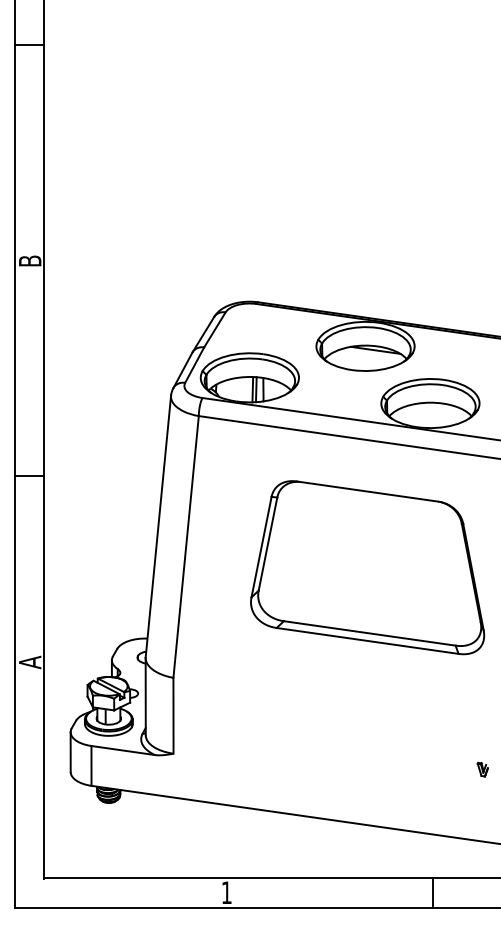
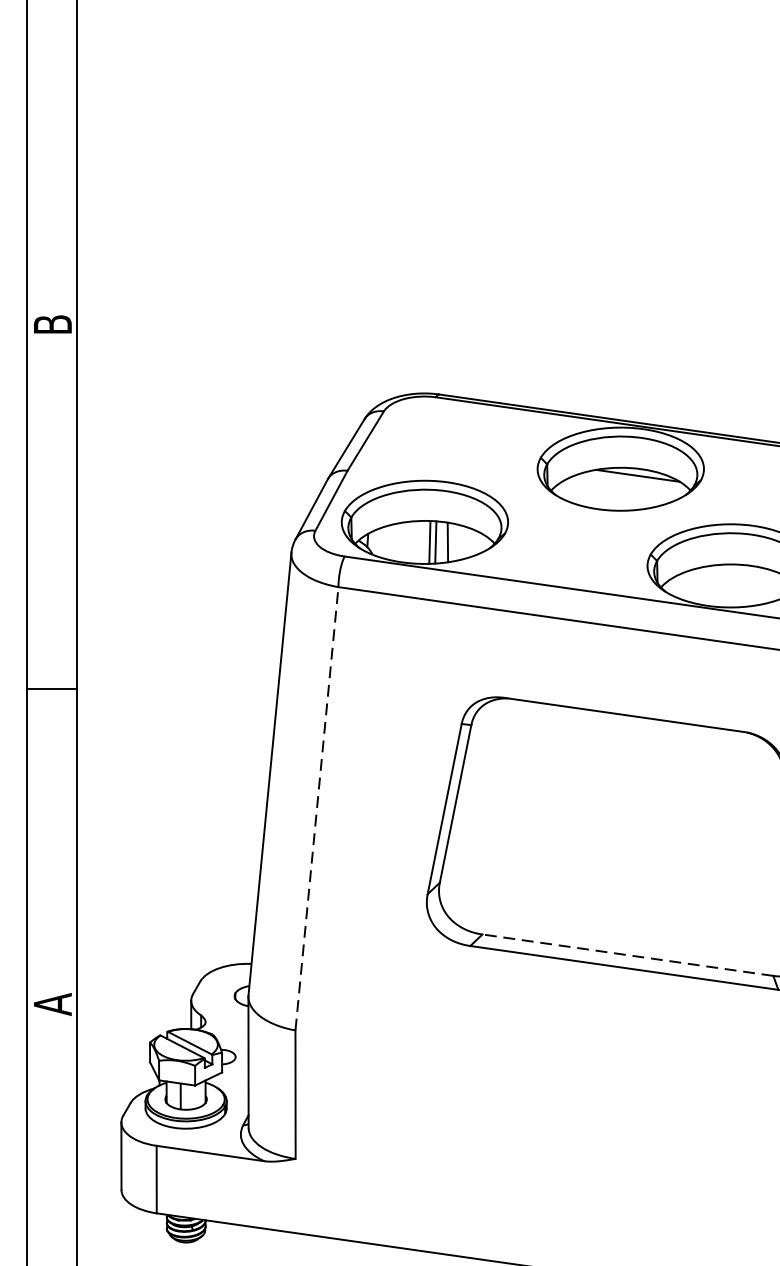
line: (186, 546) -> (317, 807), solid -> dashed
line: (369, 633) -> (627, 955), solid -> dashed

